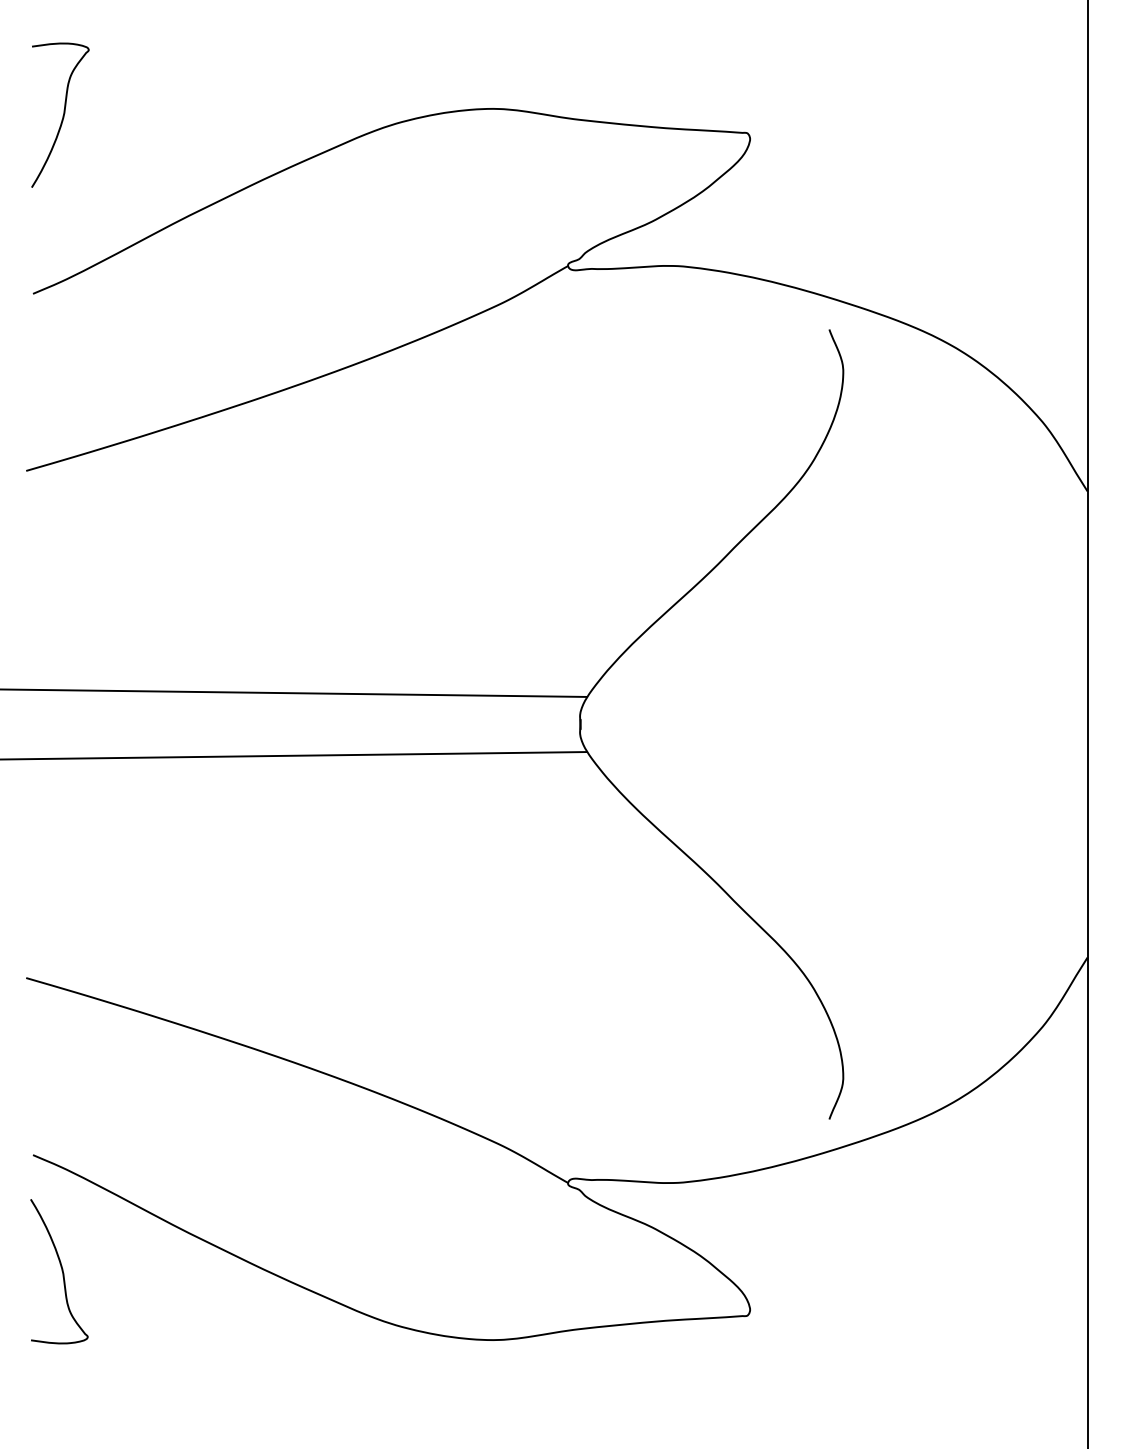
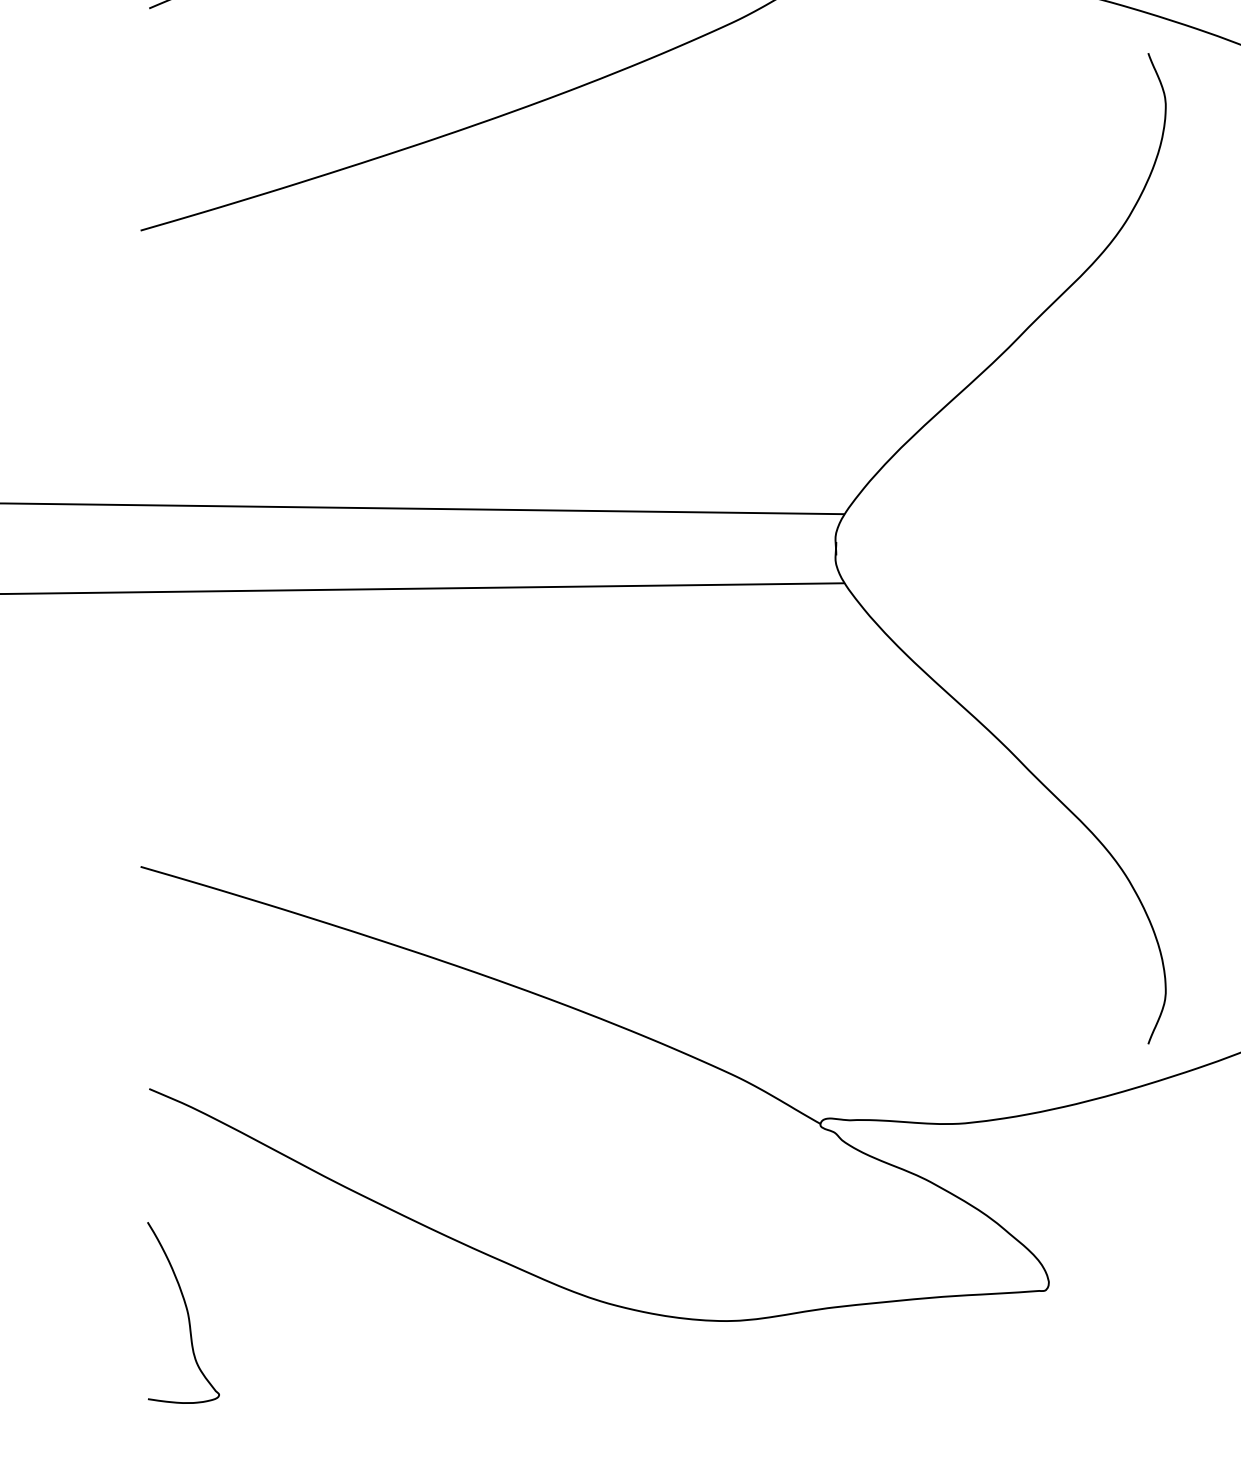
curve: (61, 1271) -> (186, 1312), moved

